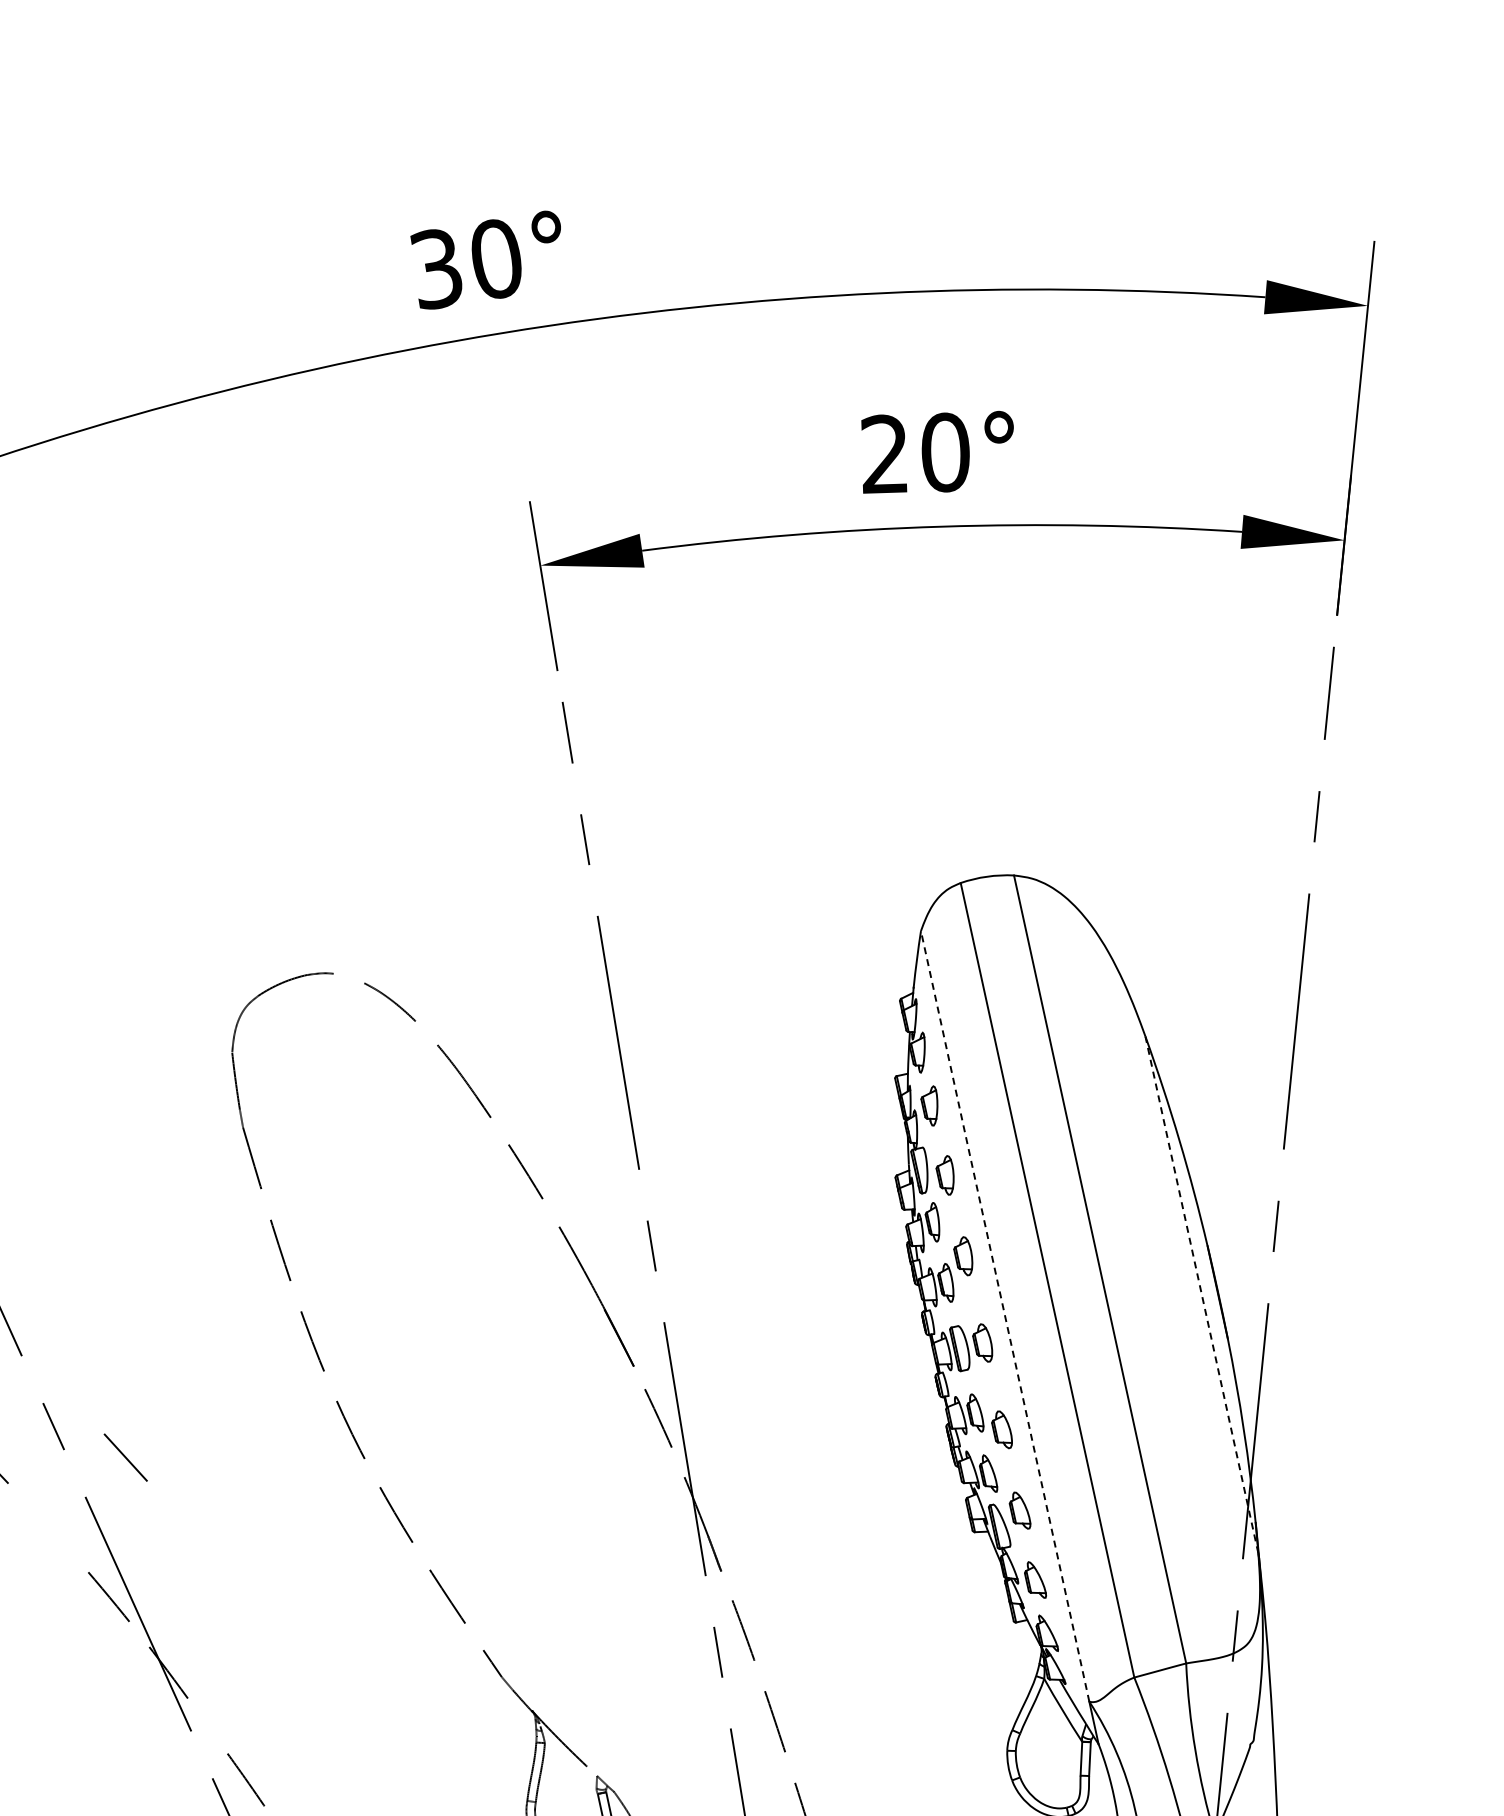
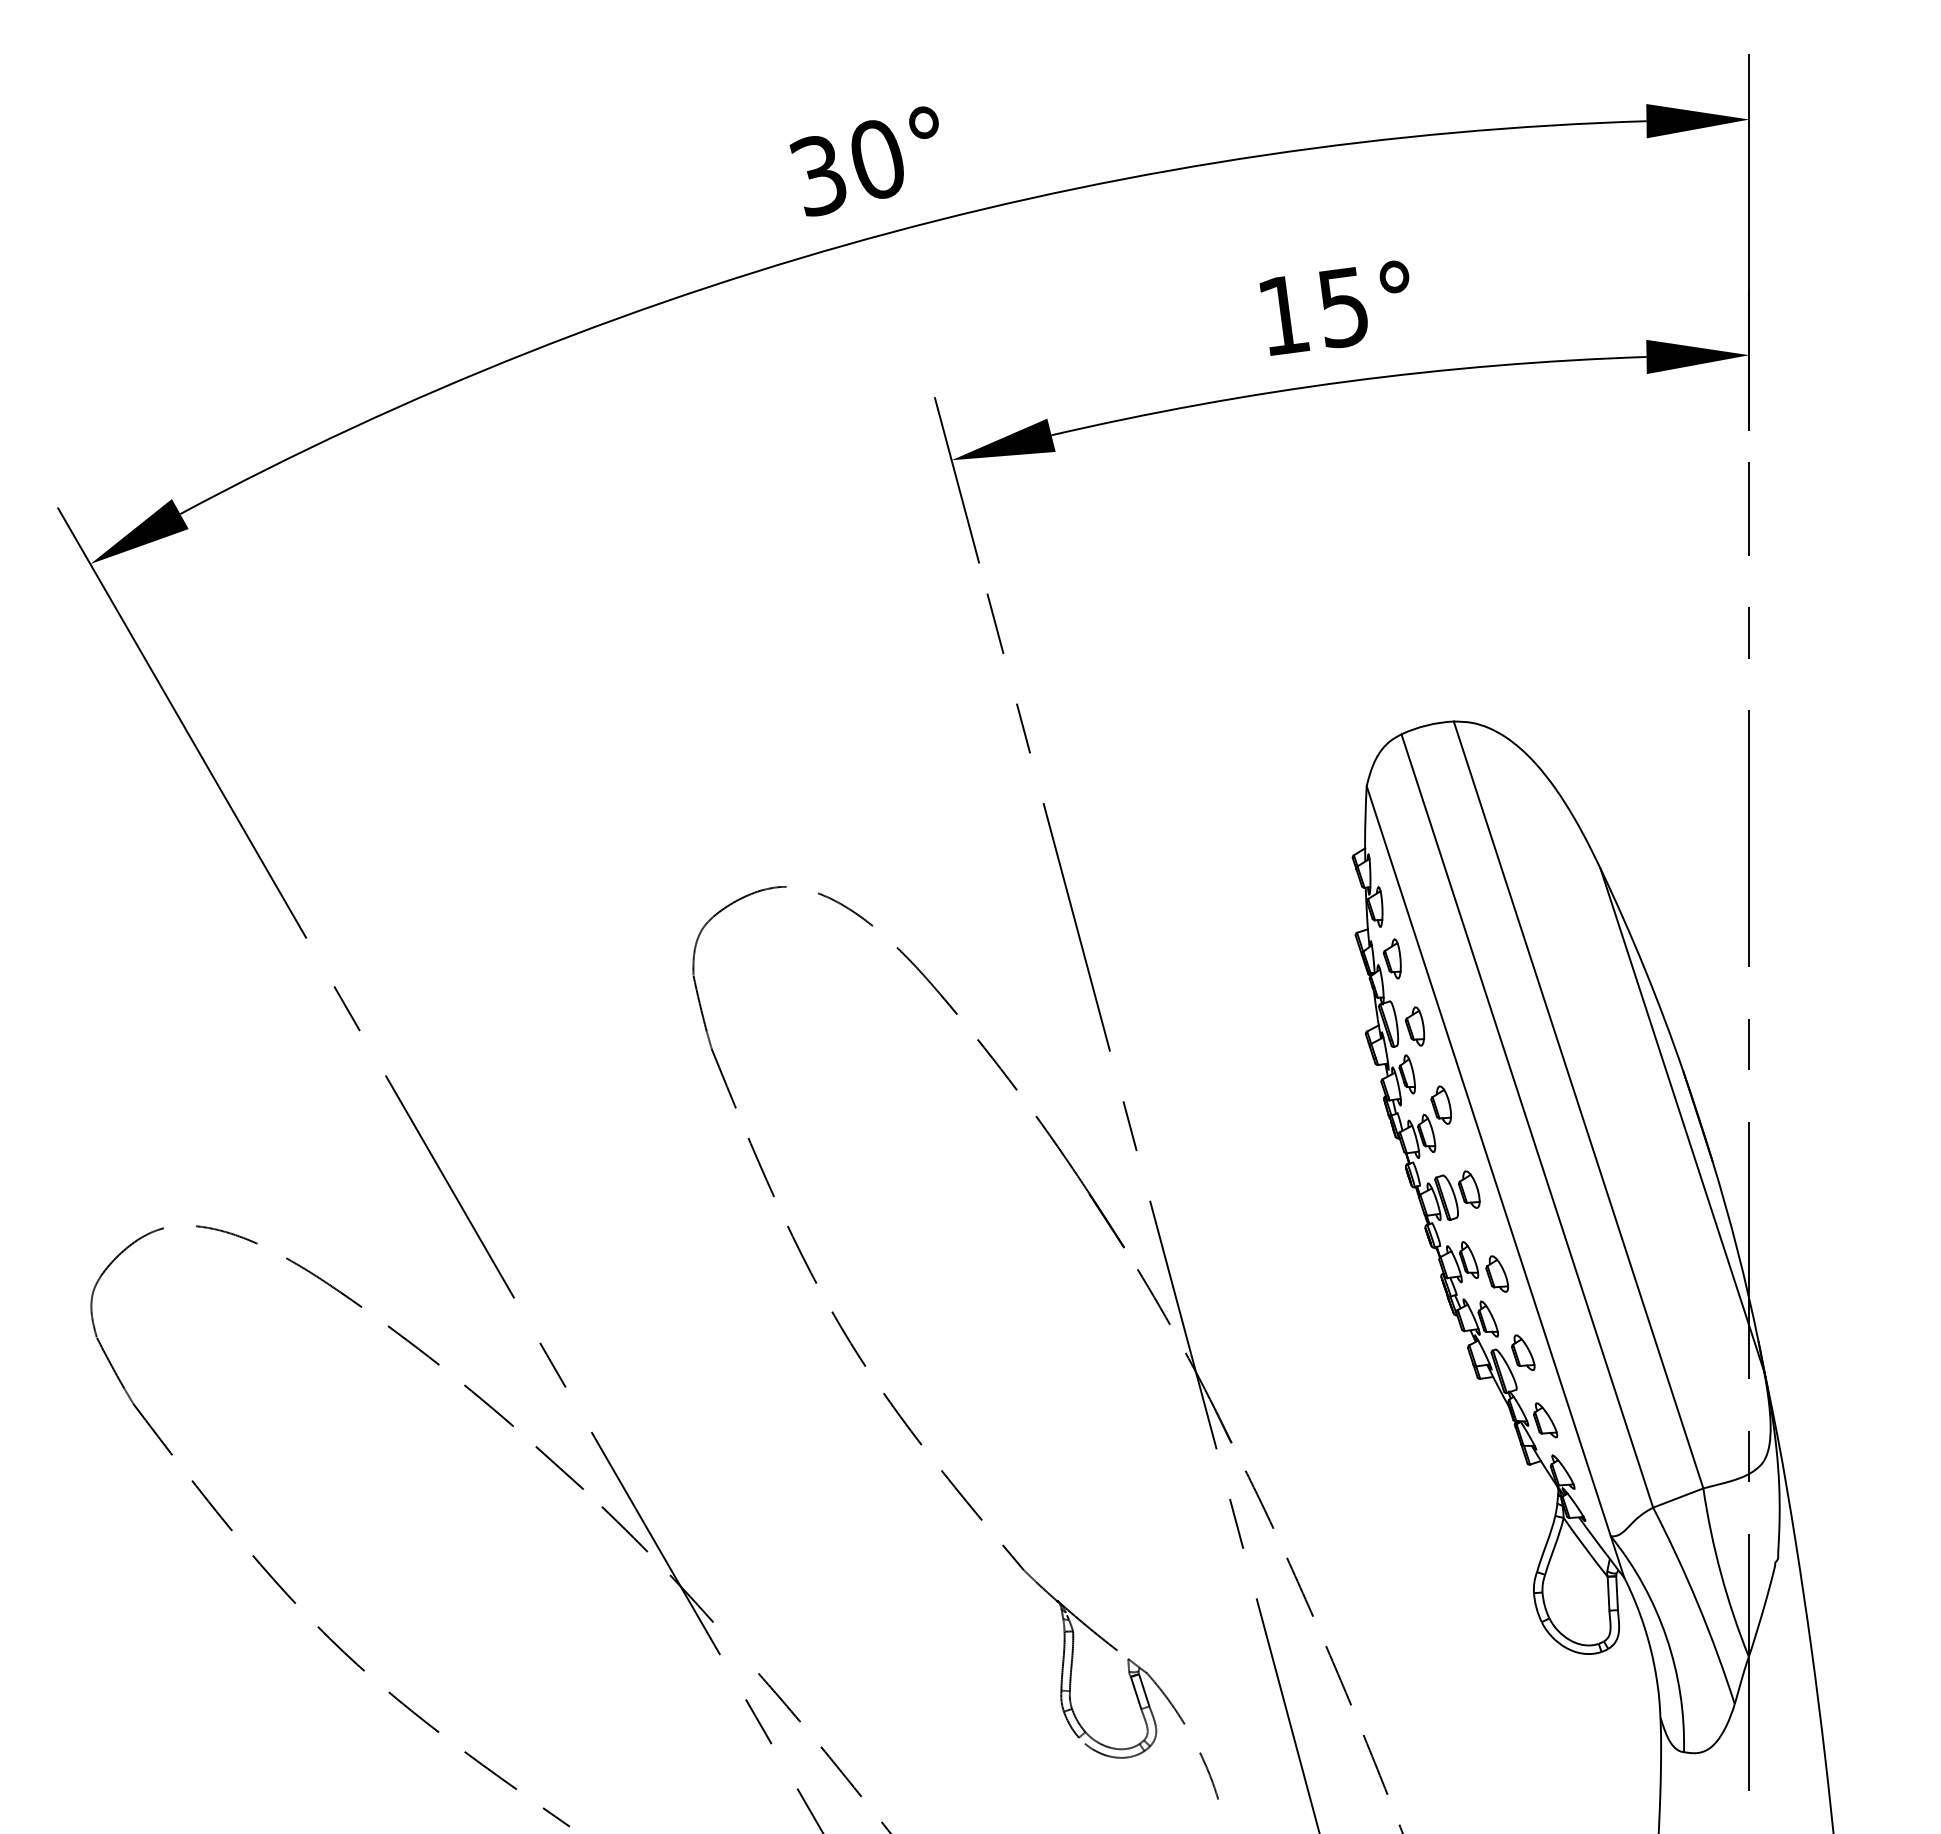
text: (914, 453) -> (1312, 311), 20° -> 15°
line: (1202, 1294) -> (1682, 1119), dashed -> solid
line: (1004, 1315) -> (1488, 1160), dashed -> solid
line: (125, 1457) -> (559, 1467), moved

